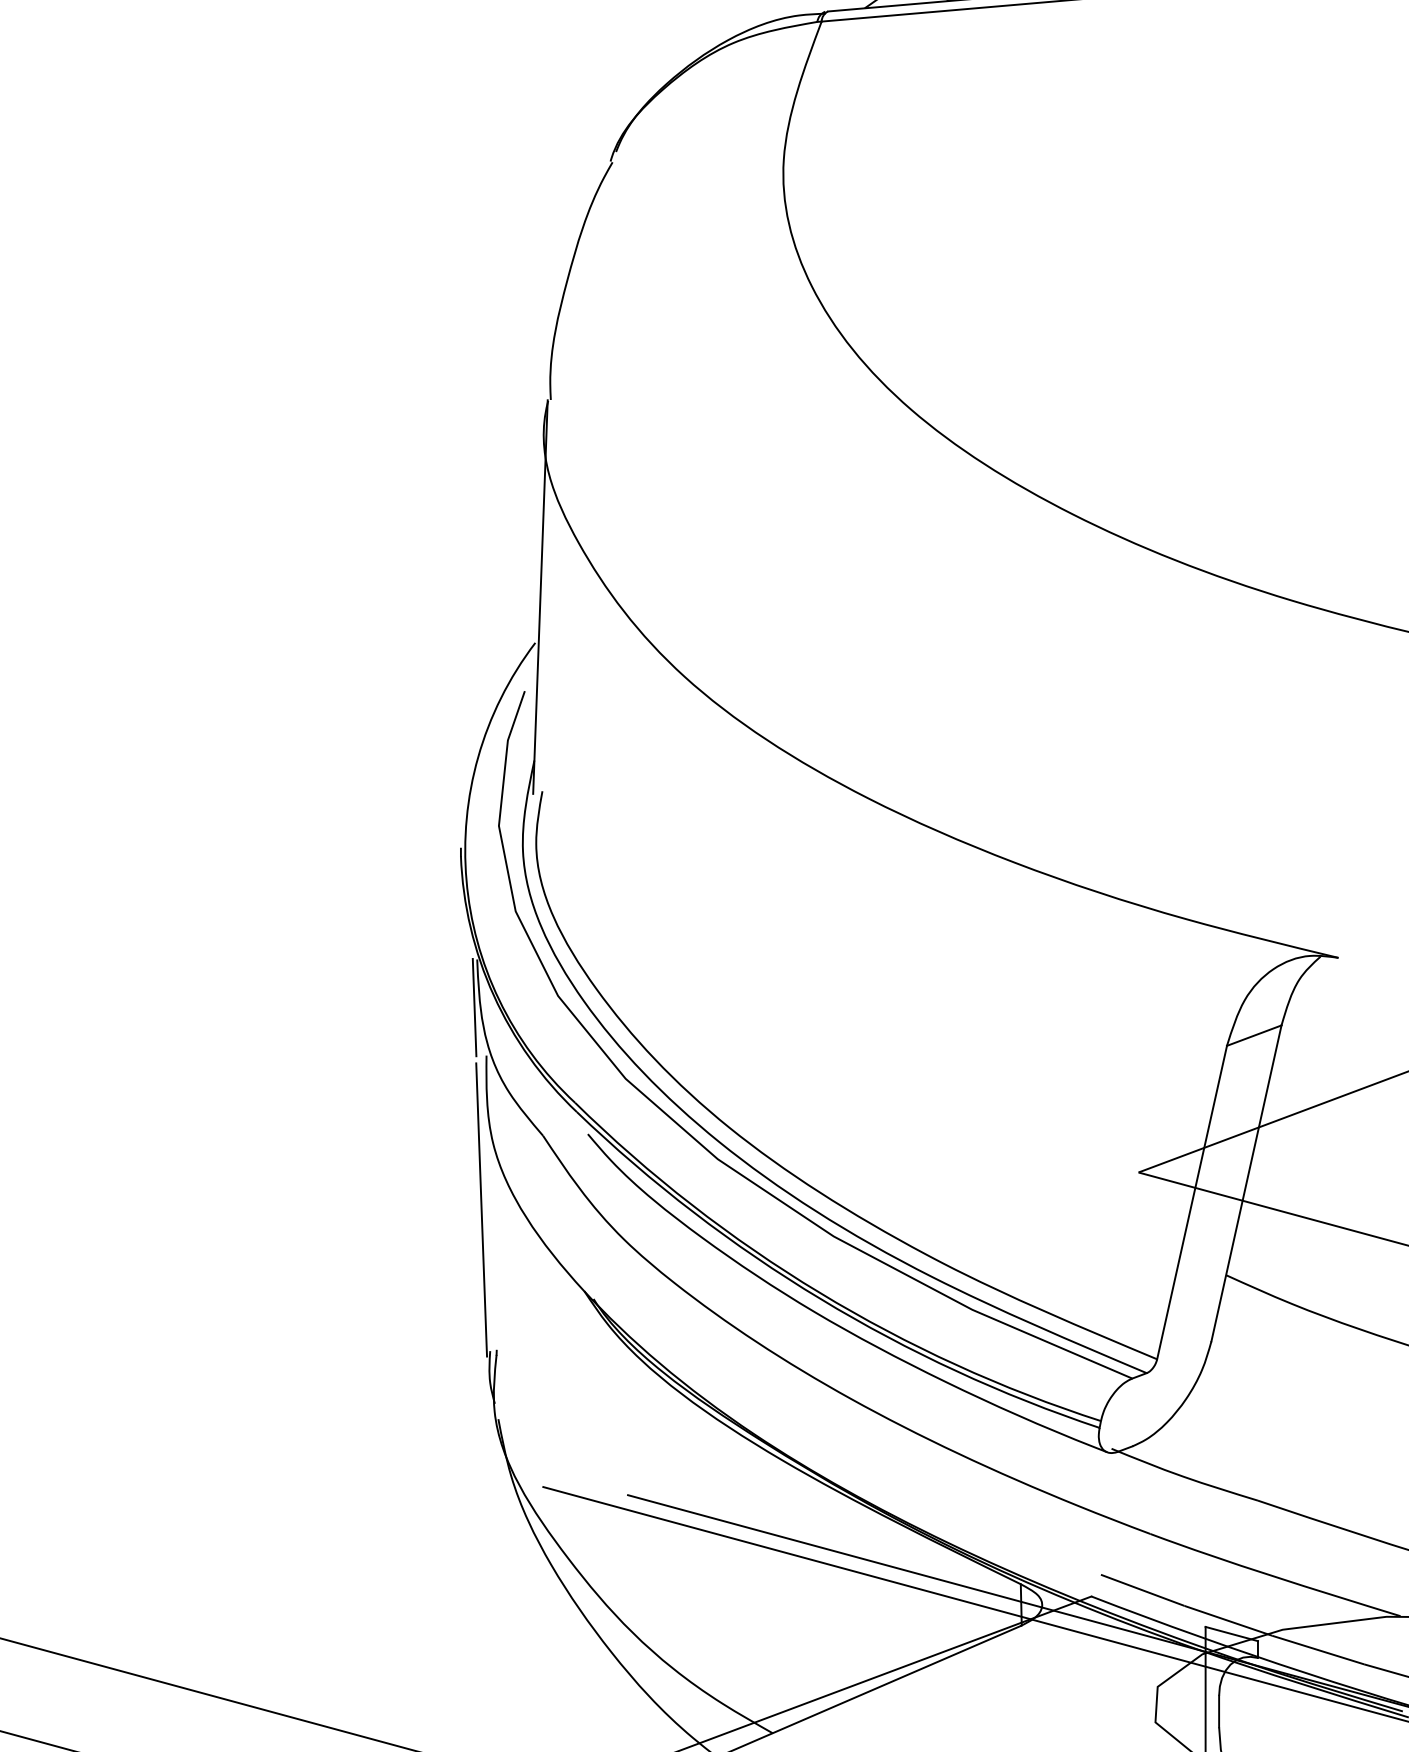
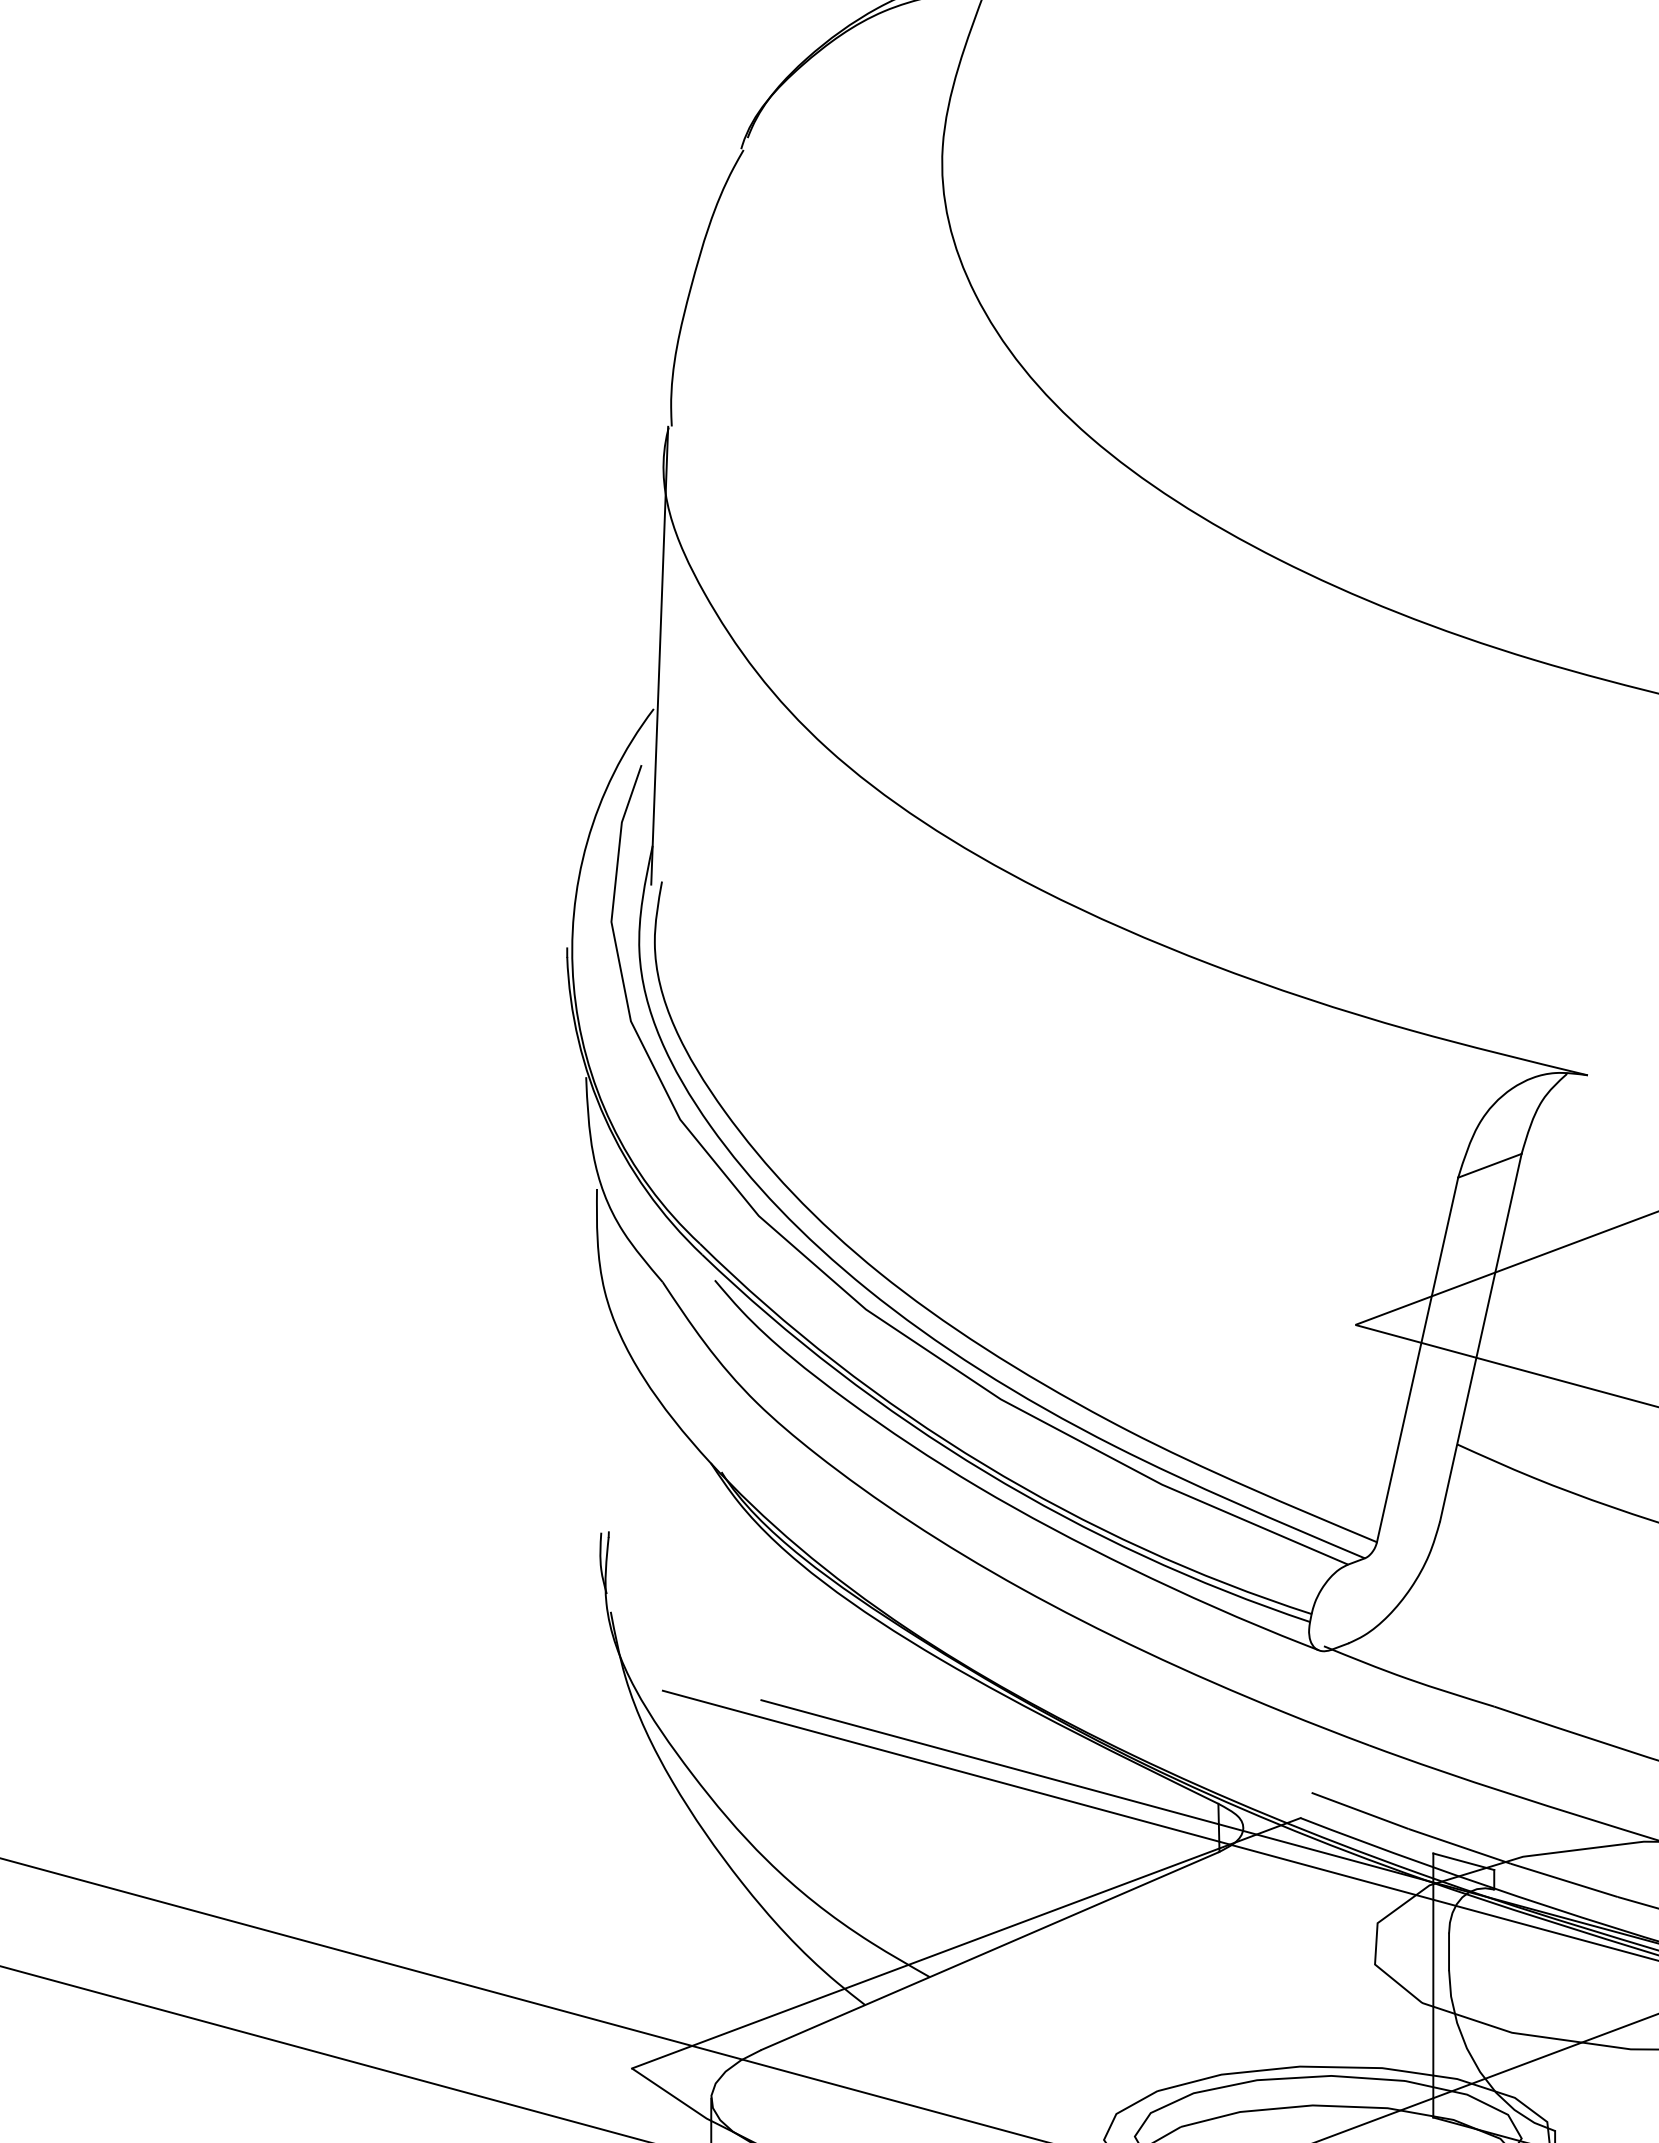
line: (474, 1007) -> (583, 1132), removed
line: (481, 1209) -> (591, 1368), removed

